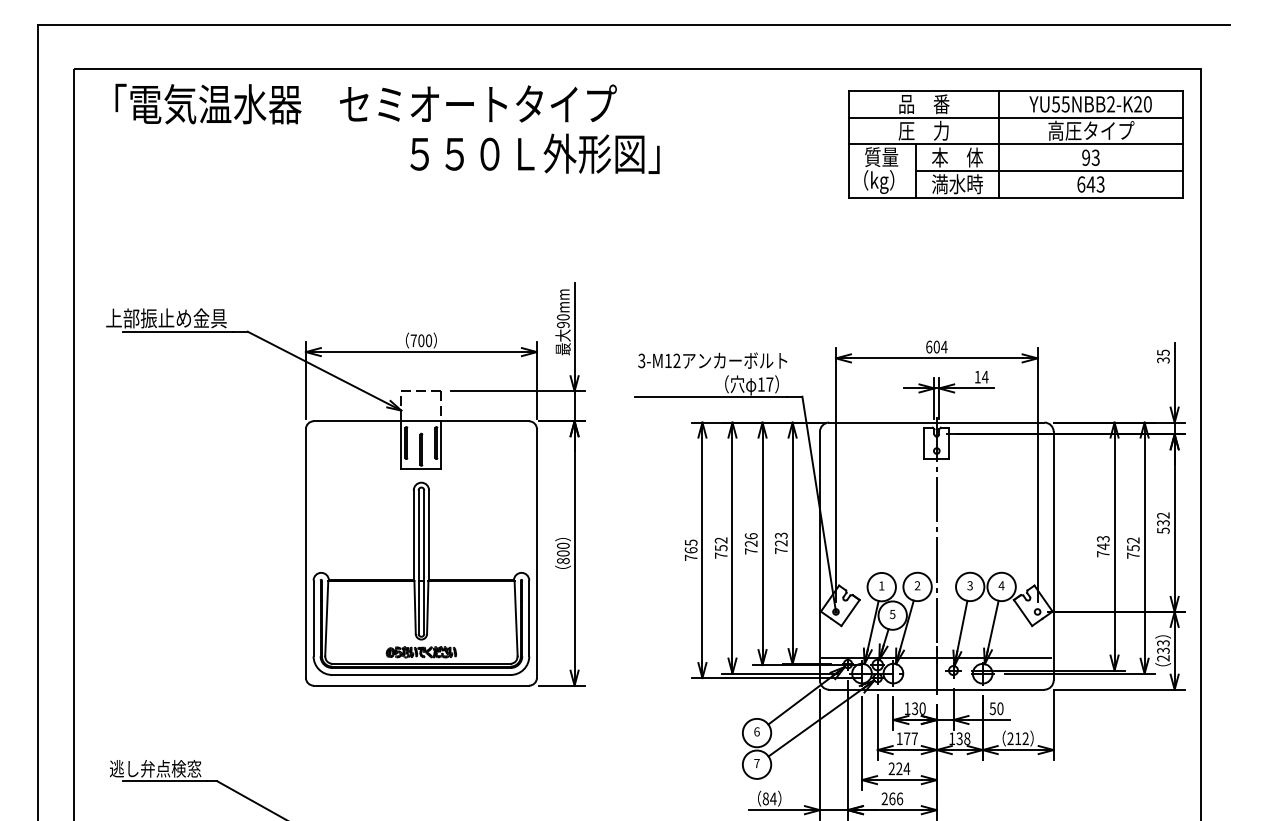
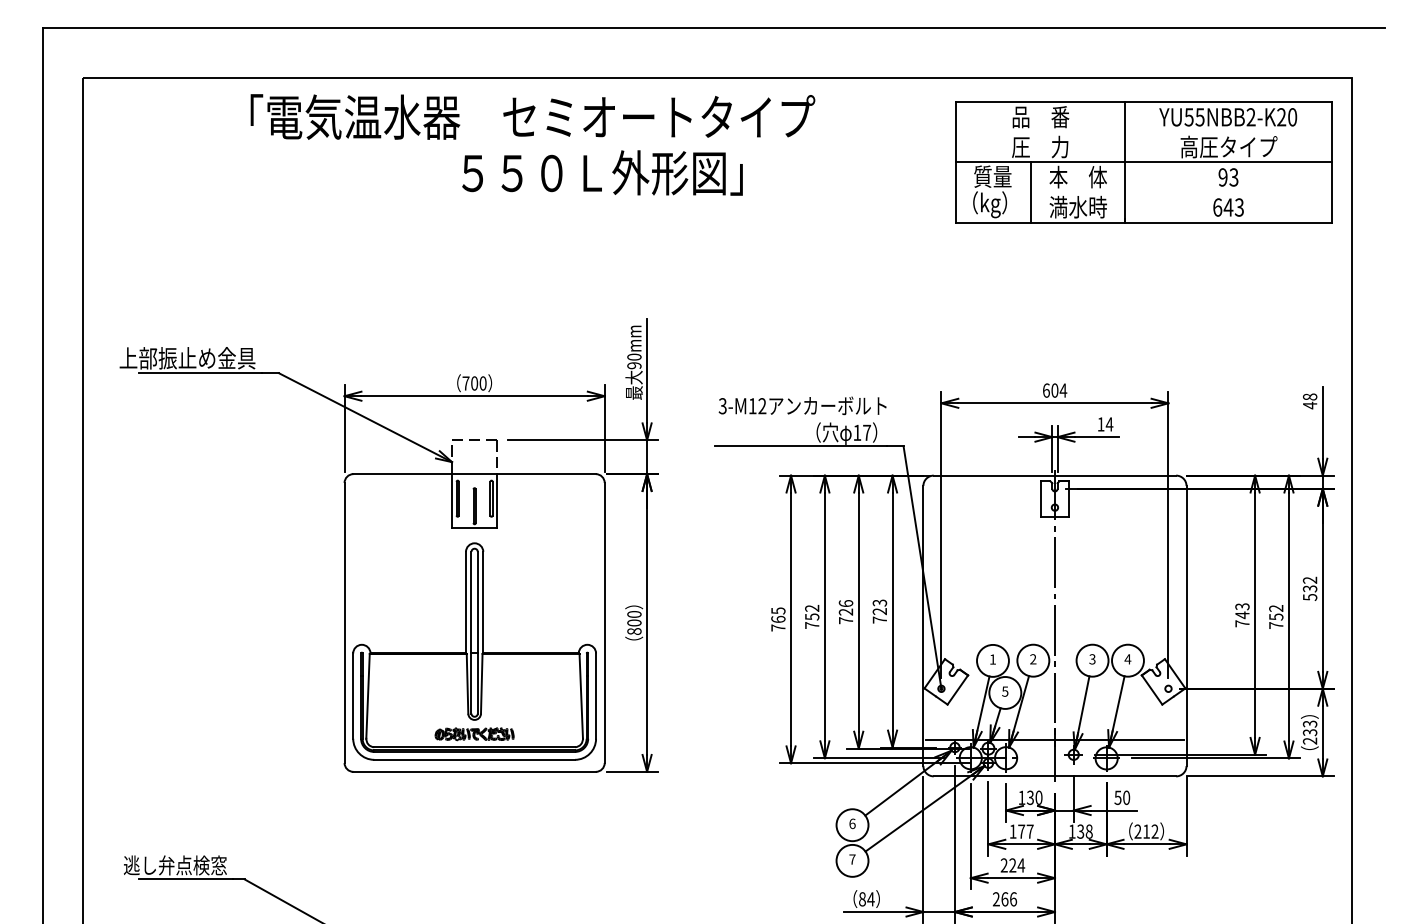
text: (365, 103) -> (532, 116), moved
line: (1015, 117) -> (1143, 132), removed
line: (1048, 171) -> (1180, 192), removed
text: (1163, 356) -> (1310, 401), 35 -> 48

